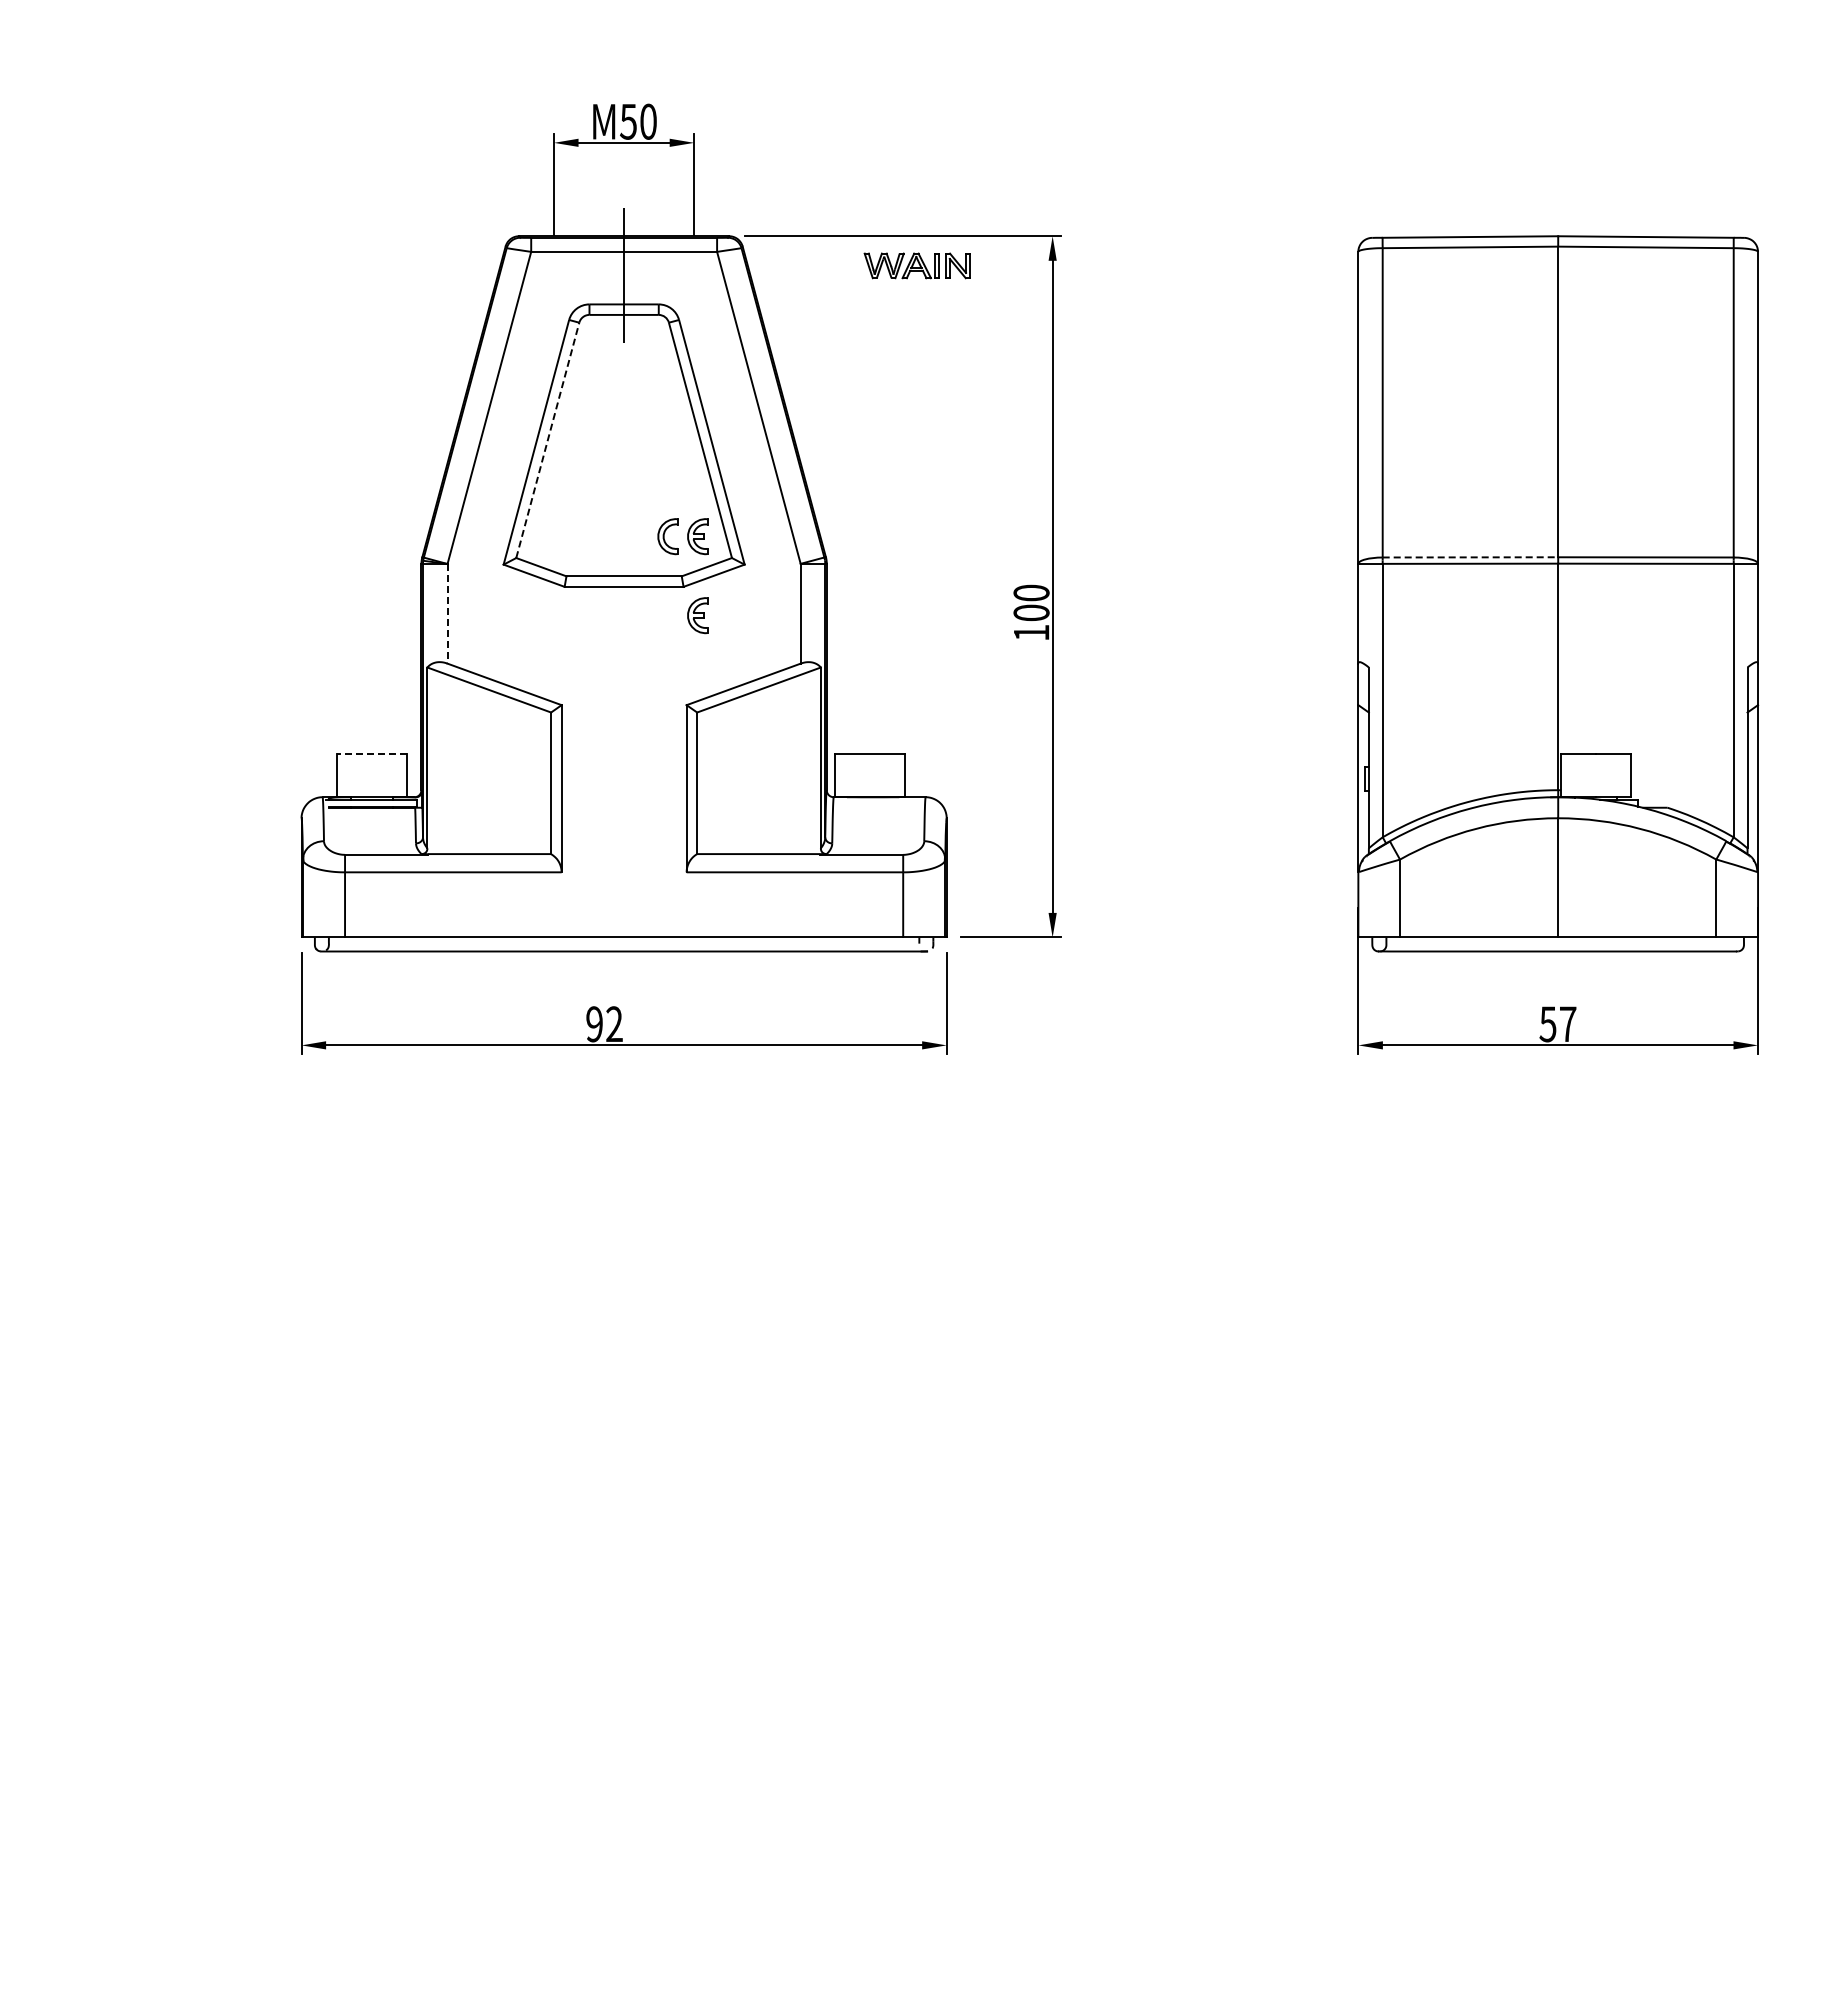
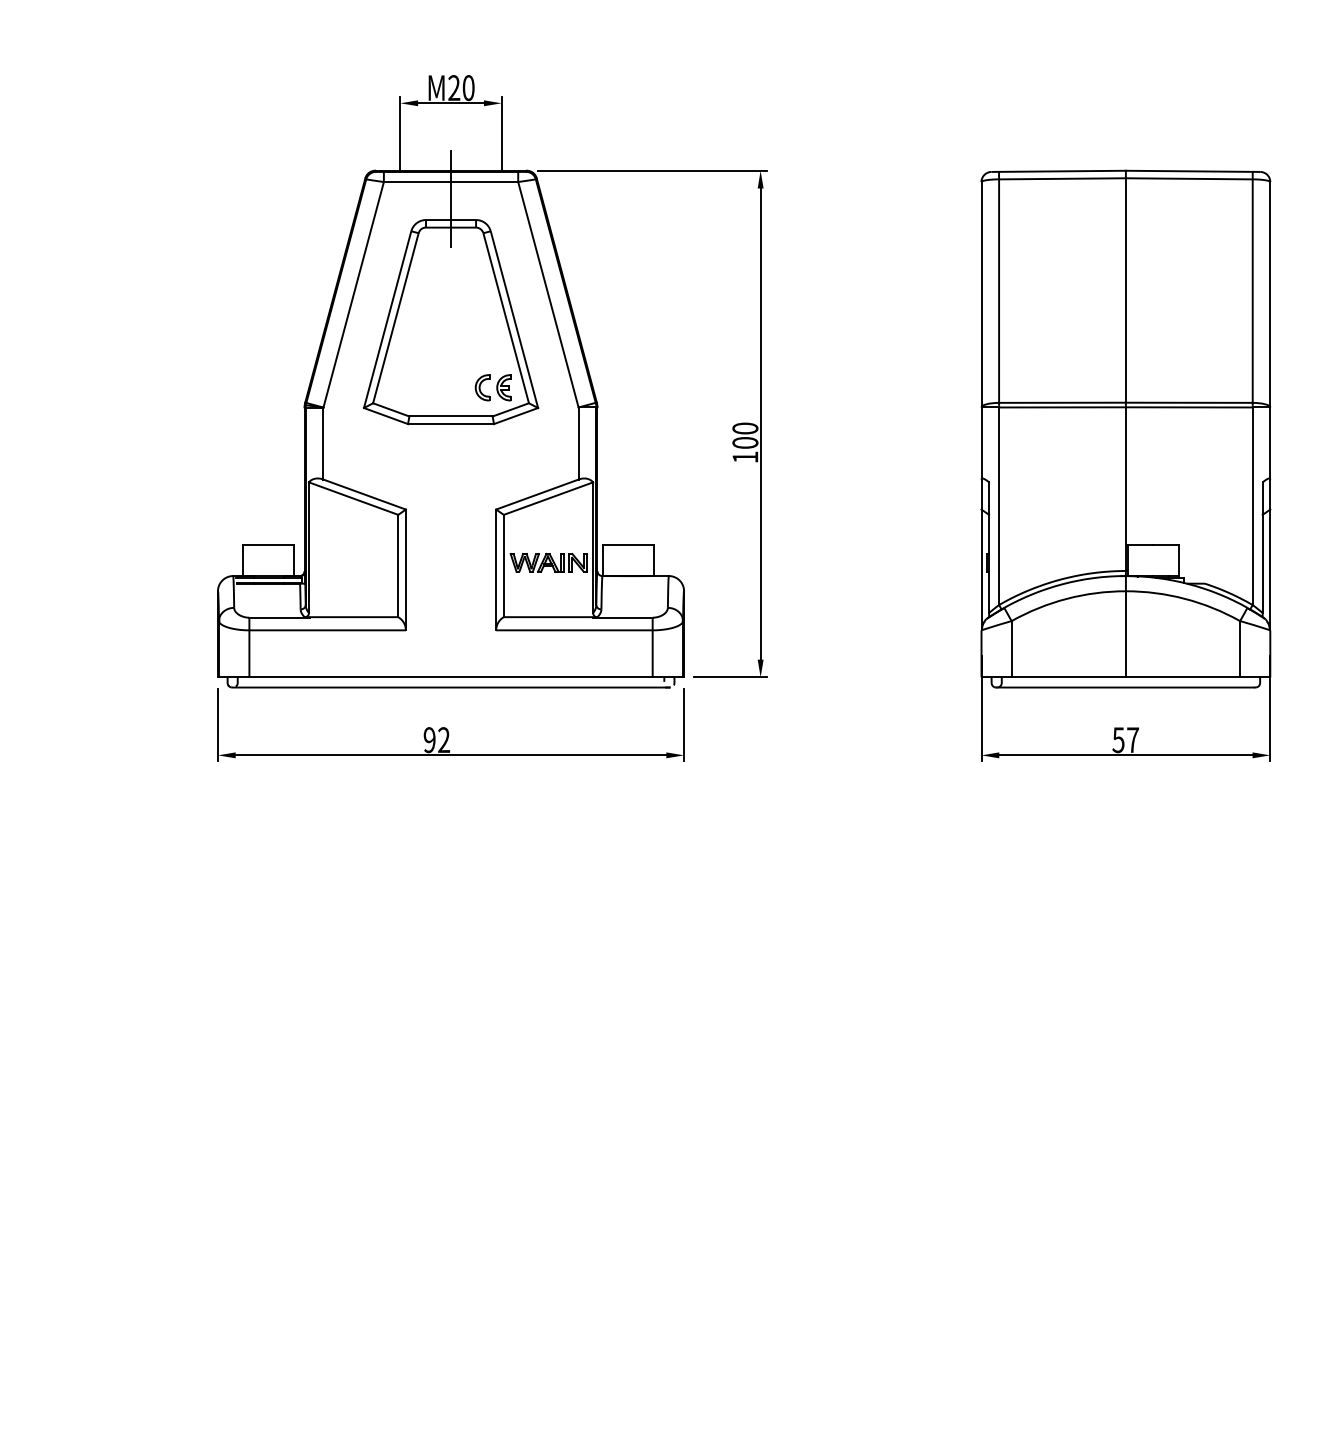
text: (628, 121) -> (454, 87), M50 -> M20
part: (916, 265) -> (548, 562), moved
line: (547, 440) -> (395, 318), dashed -> solid
line: (1470, 557) -> (1062, 402), dashed -> solid
line: (447, 613) -> (323, 443), dashed -> solid
part: (697, 615) -> (504, 444), removed
line: (371, 754) -> (268, 545), dashed -> solid

